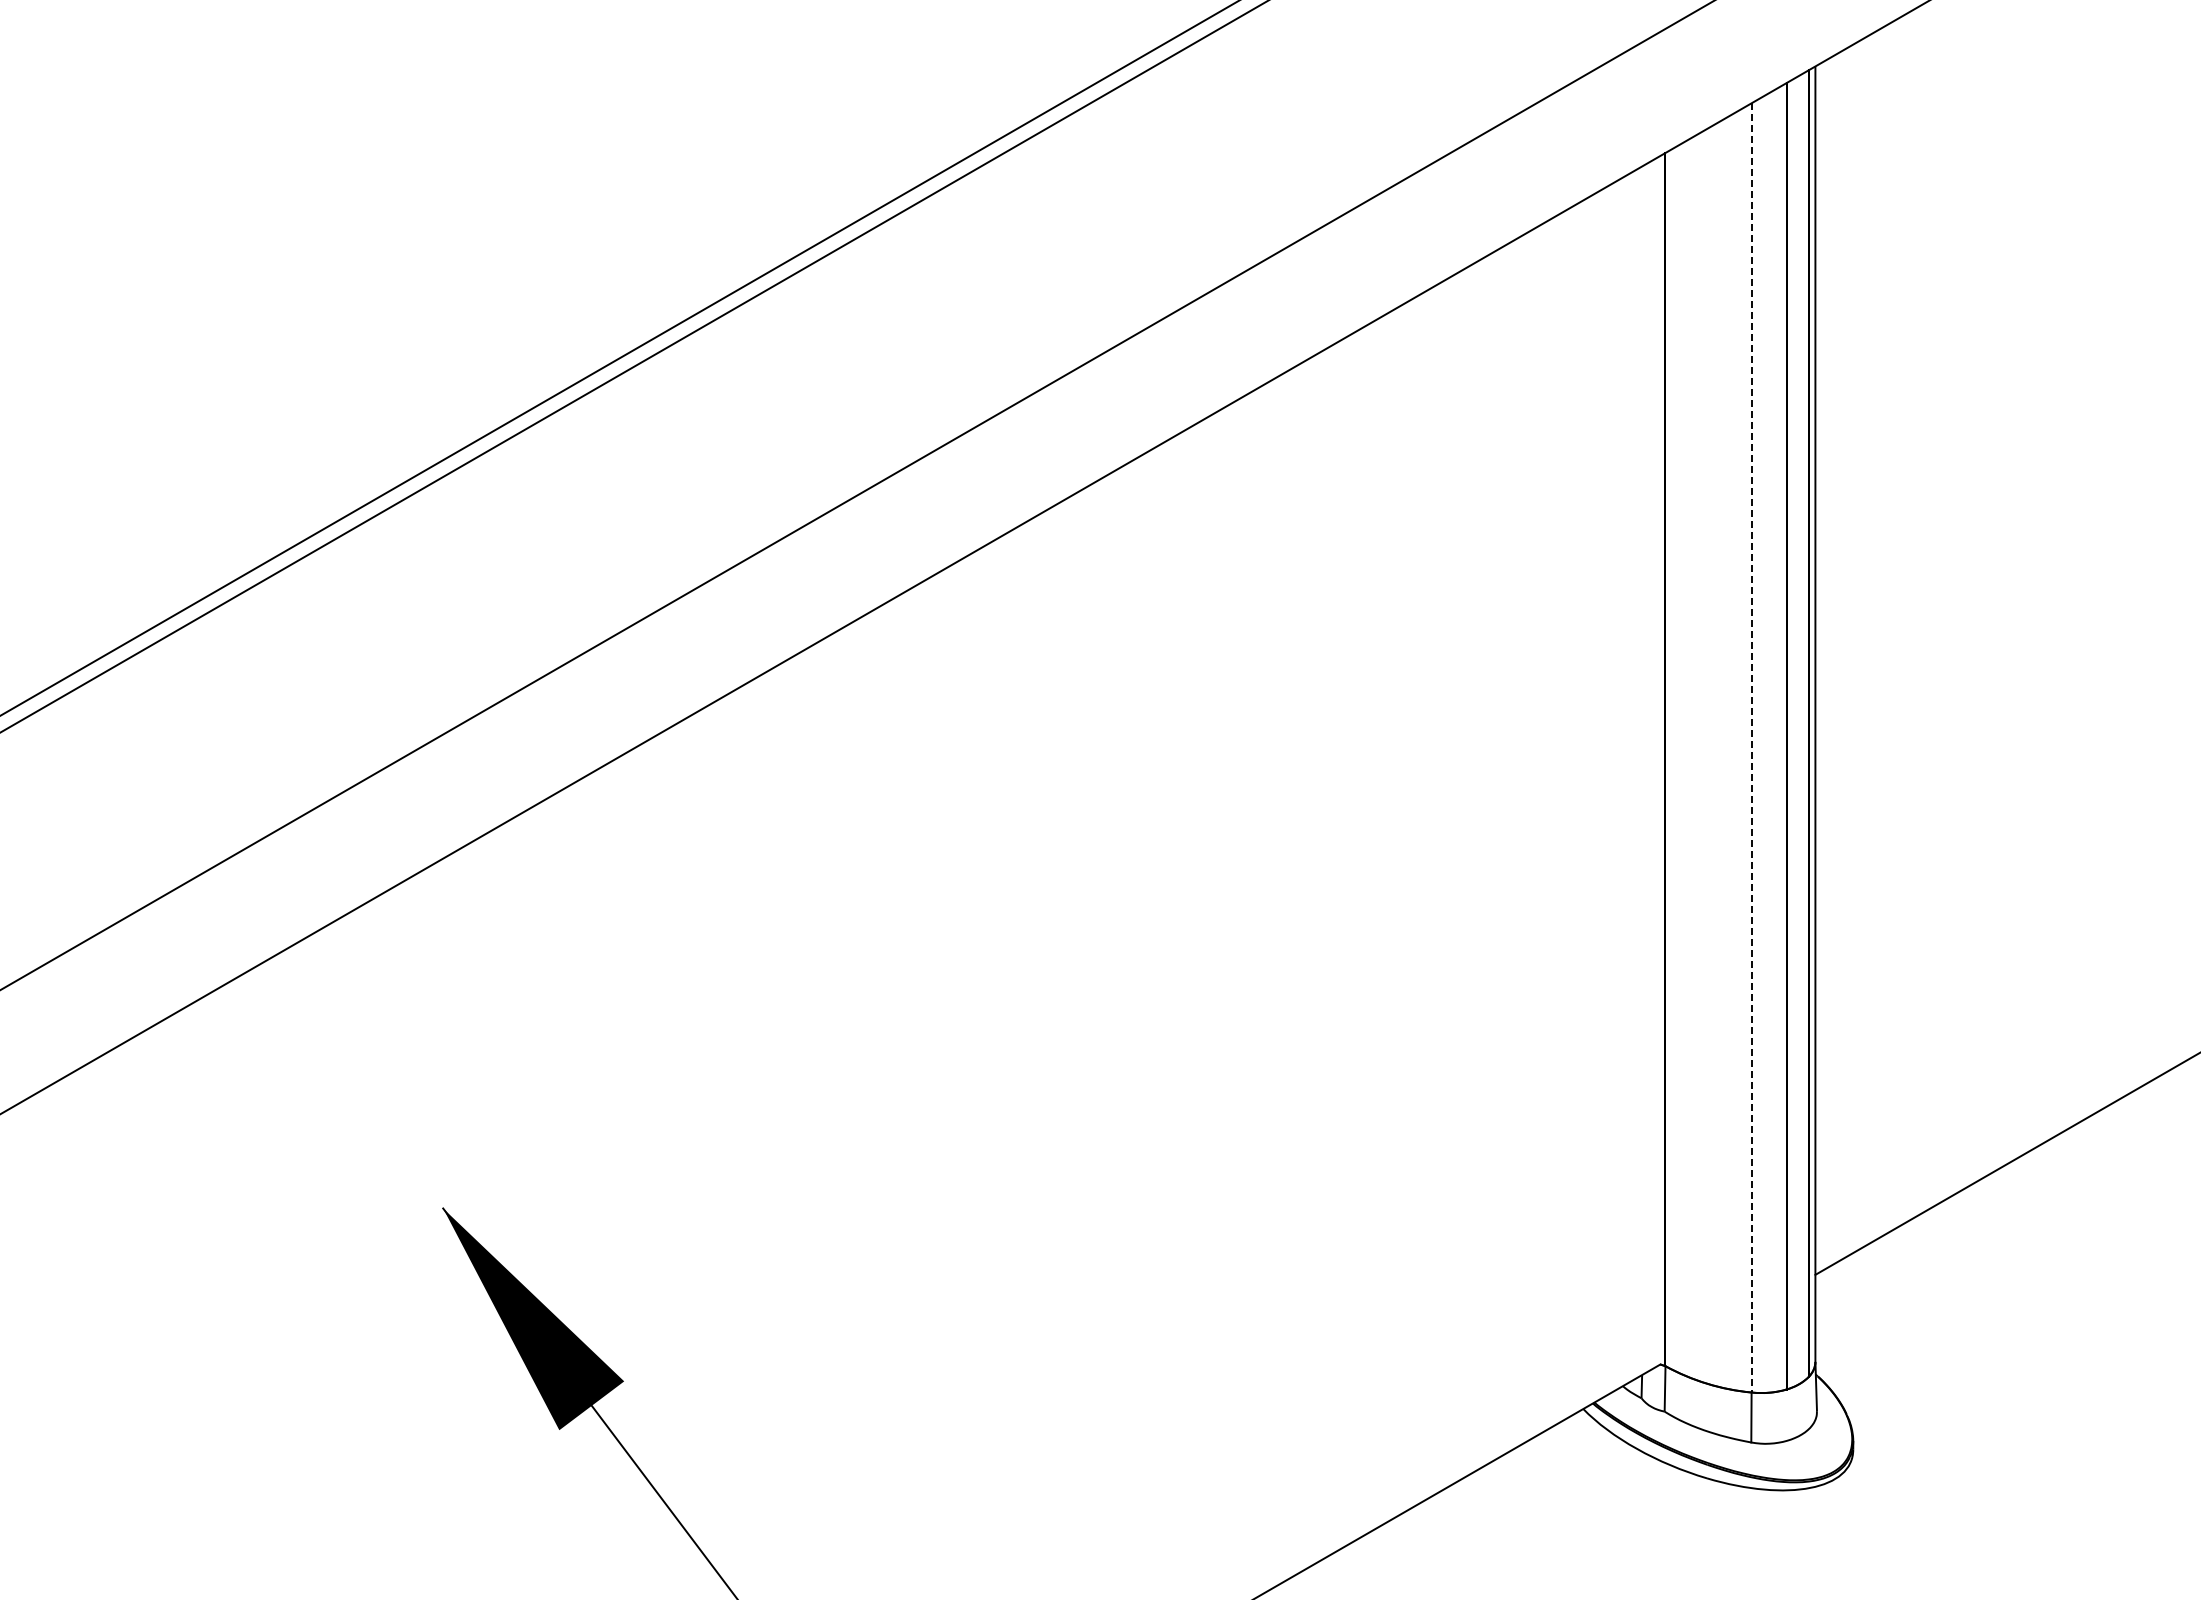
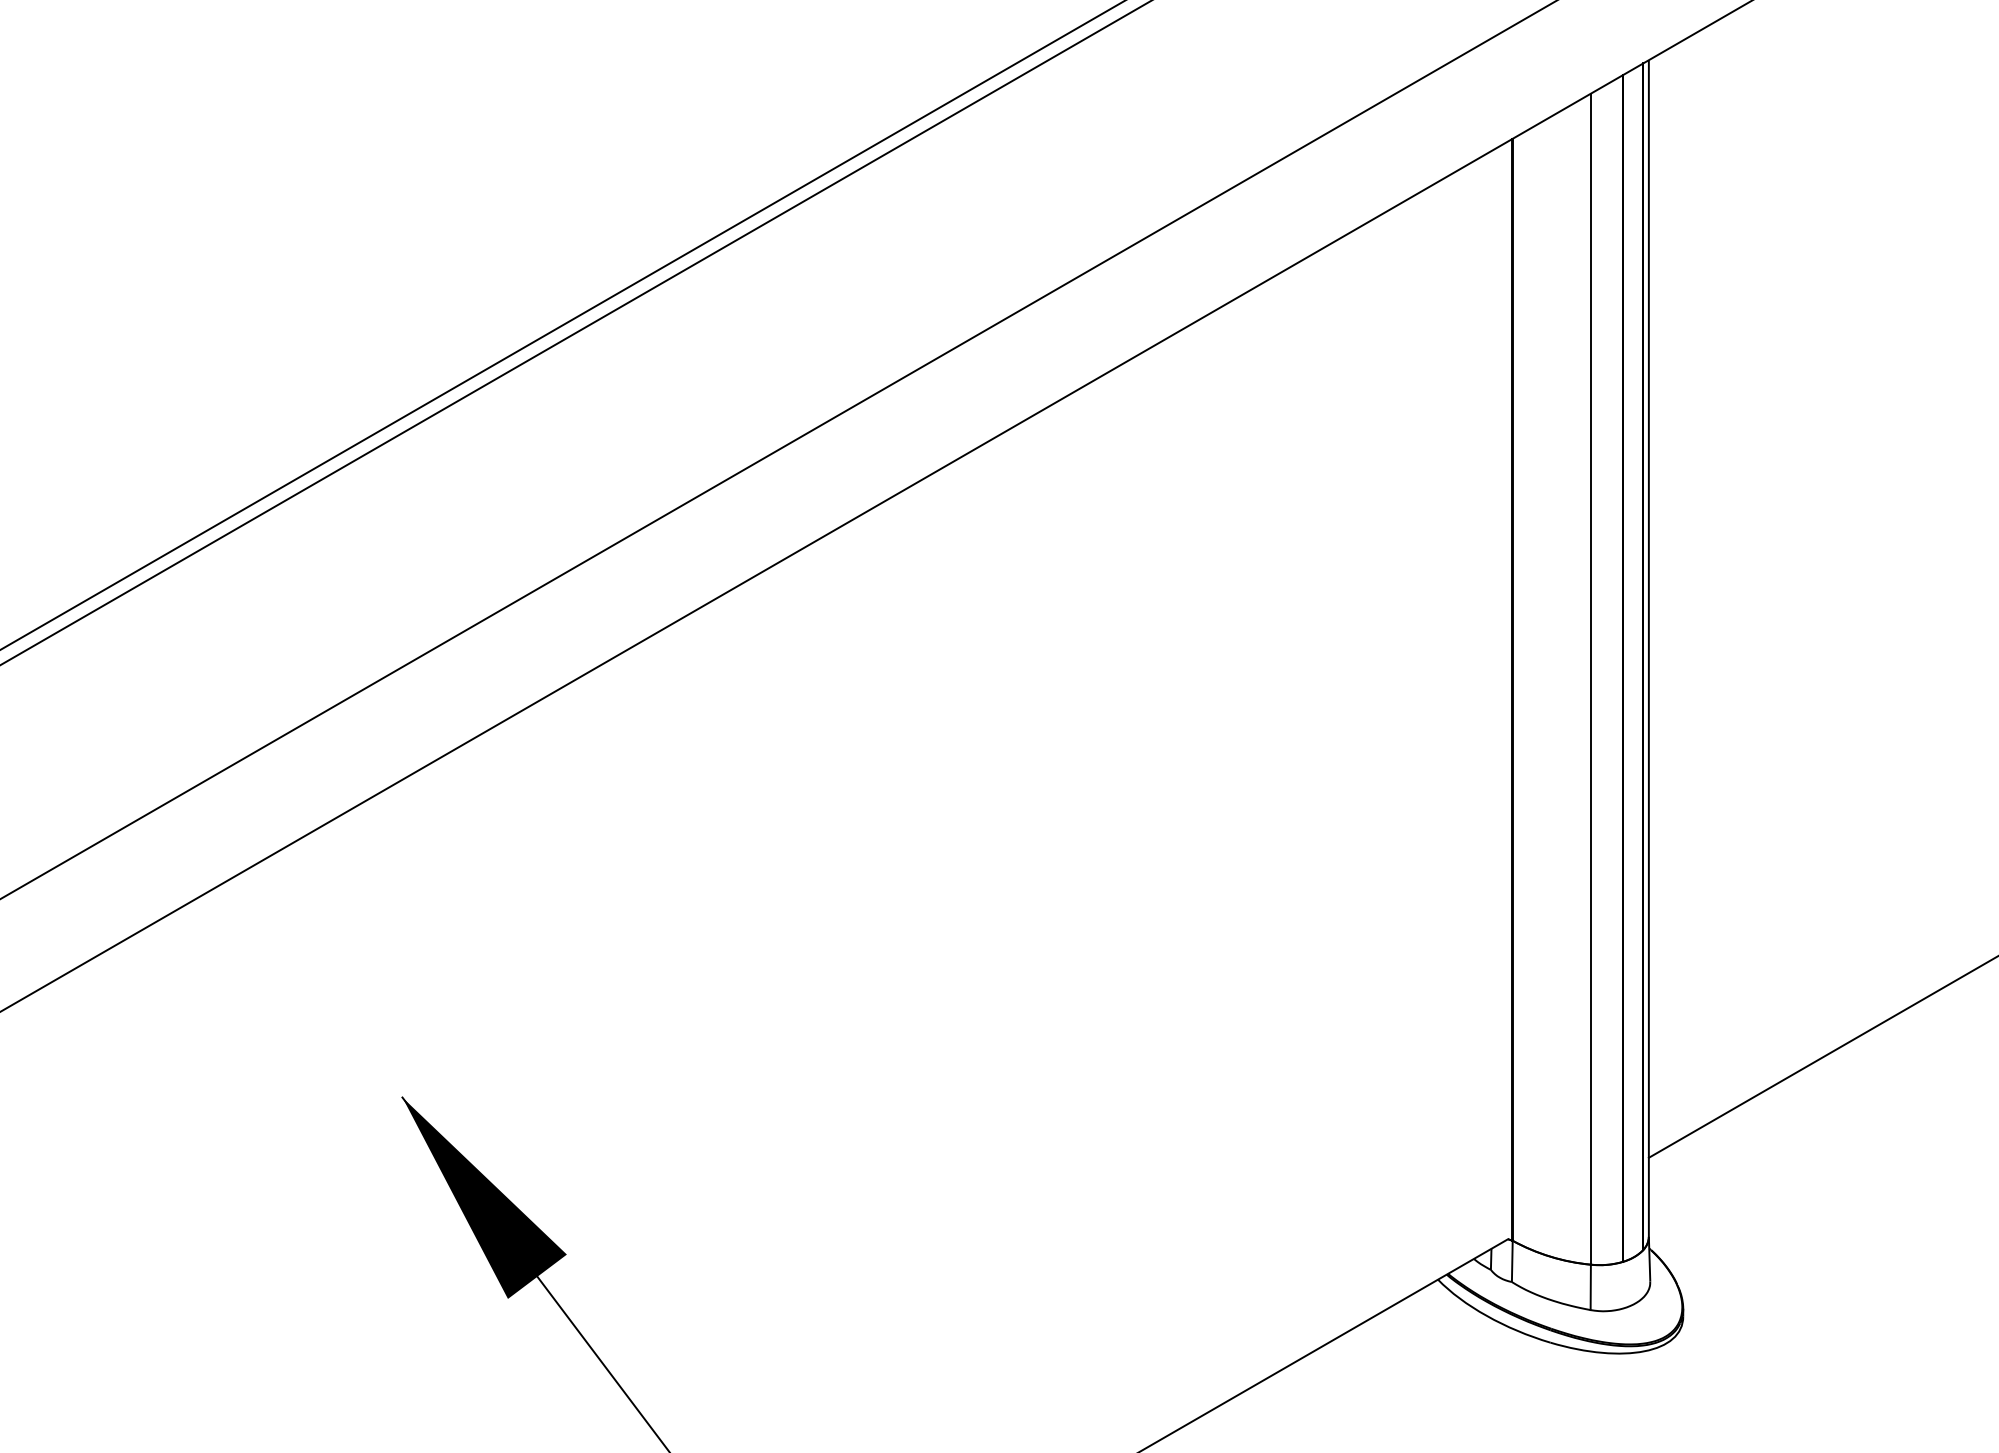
line: (1751, 747) -> (1590, 678), dashed -> solid

